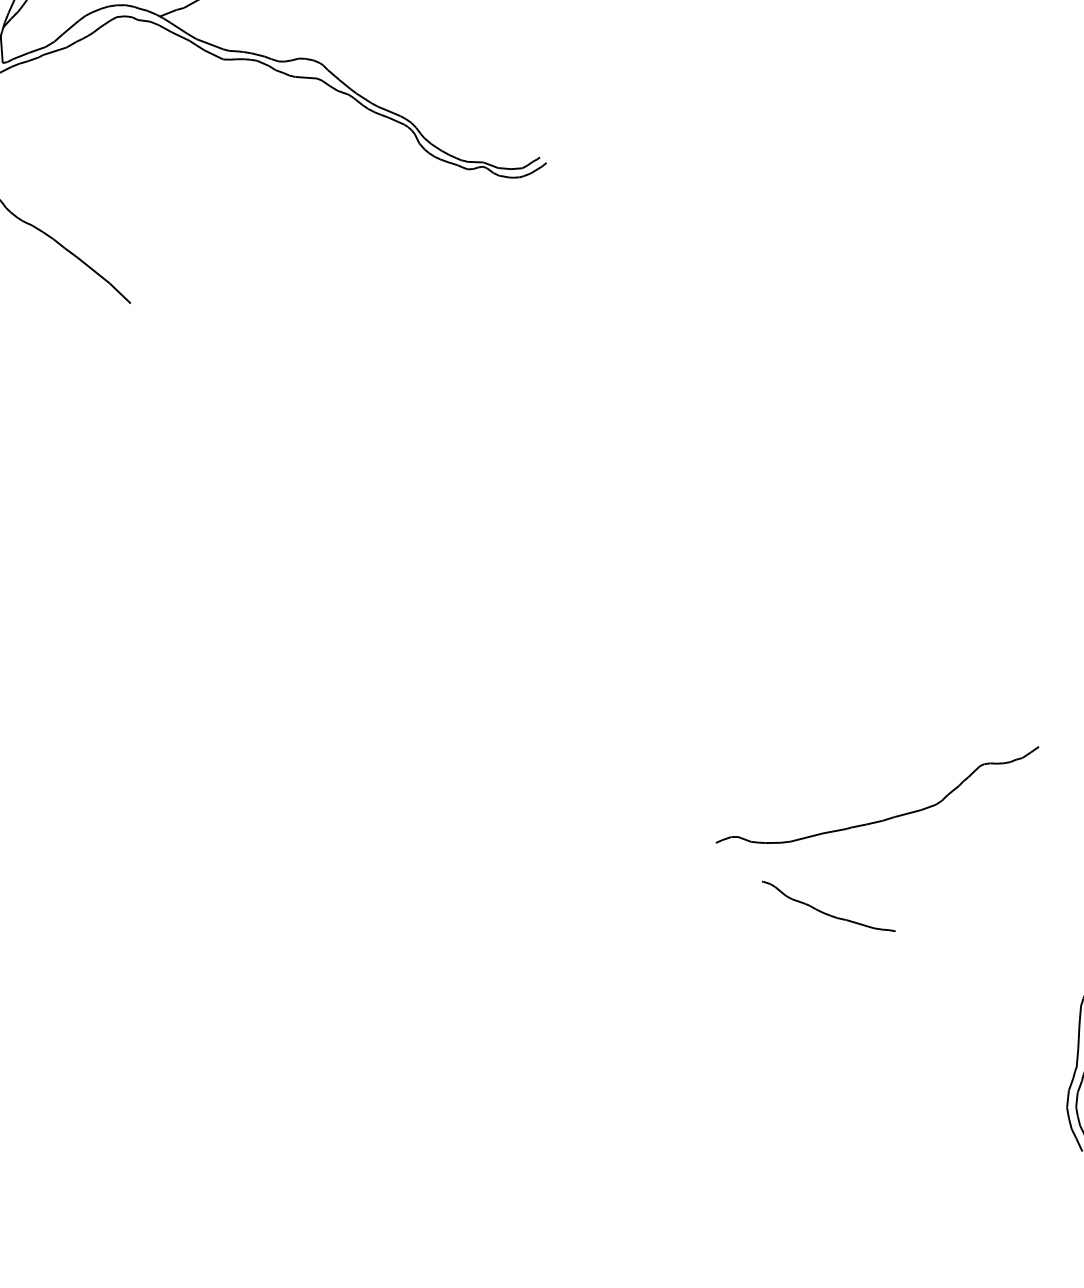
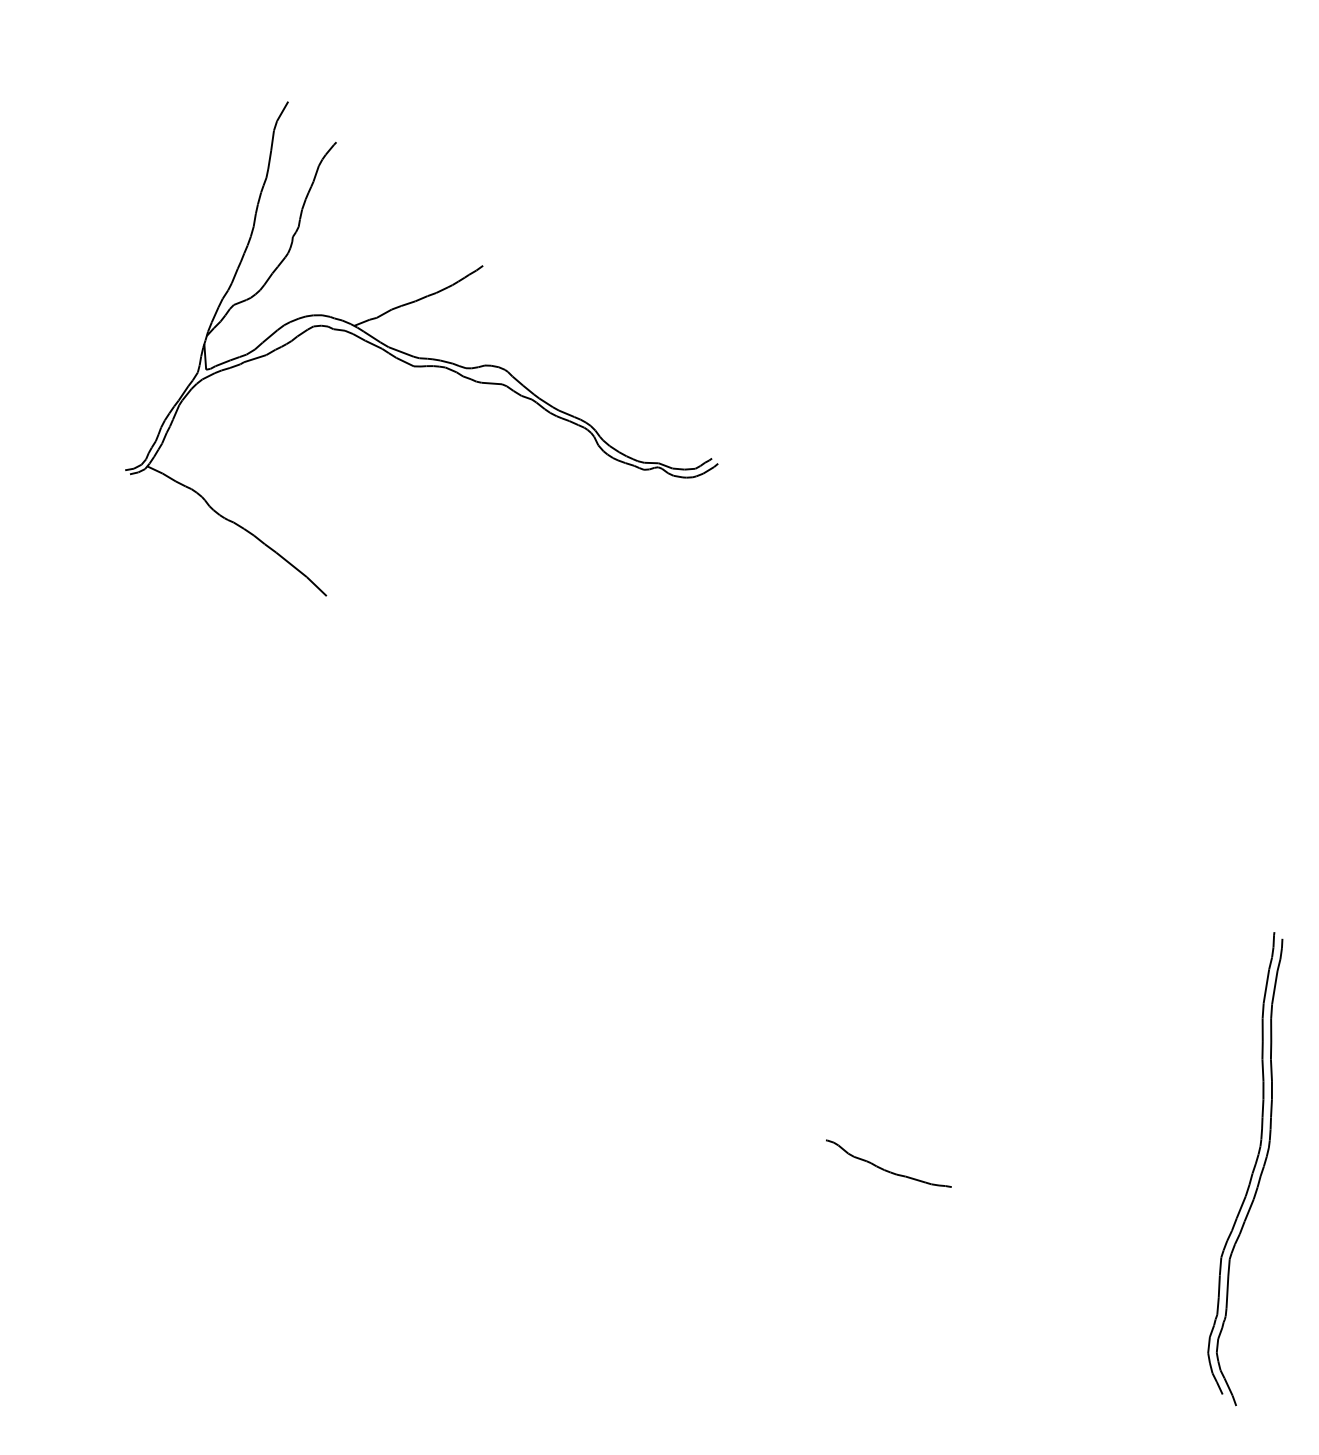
curve: (886, 818) -> (1038, 1080), removed
curve: (826, 912) -> (886, 1169), moved

